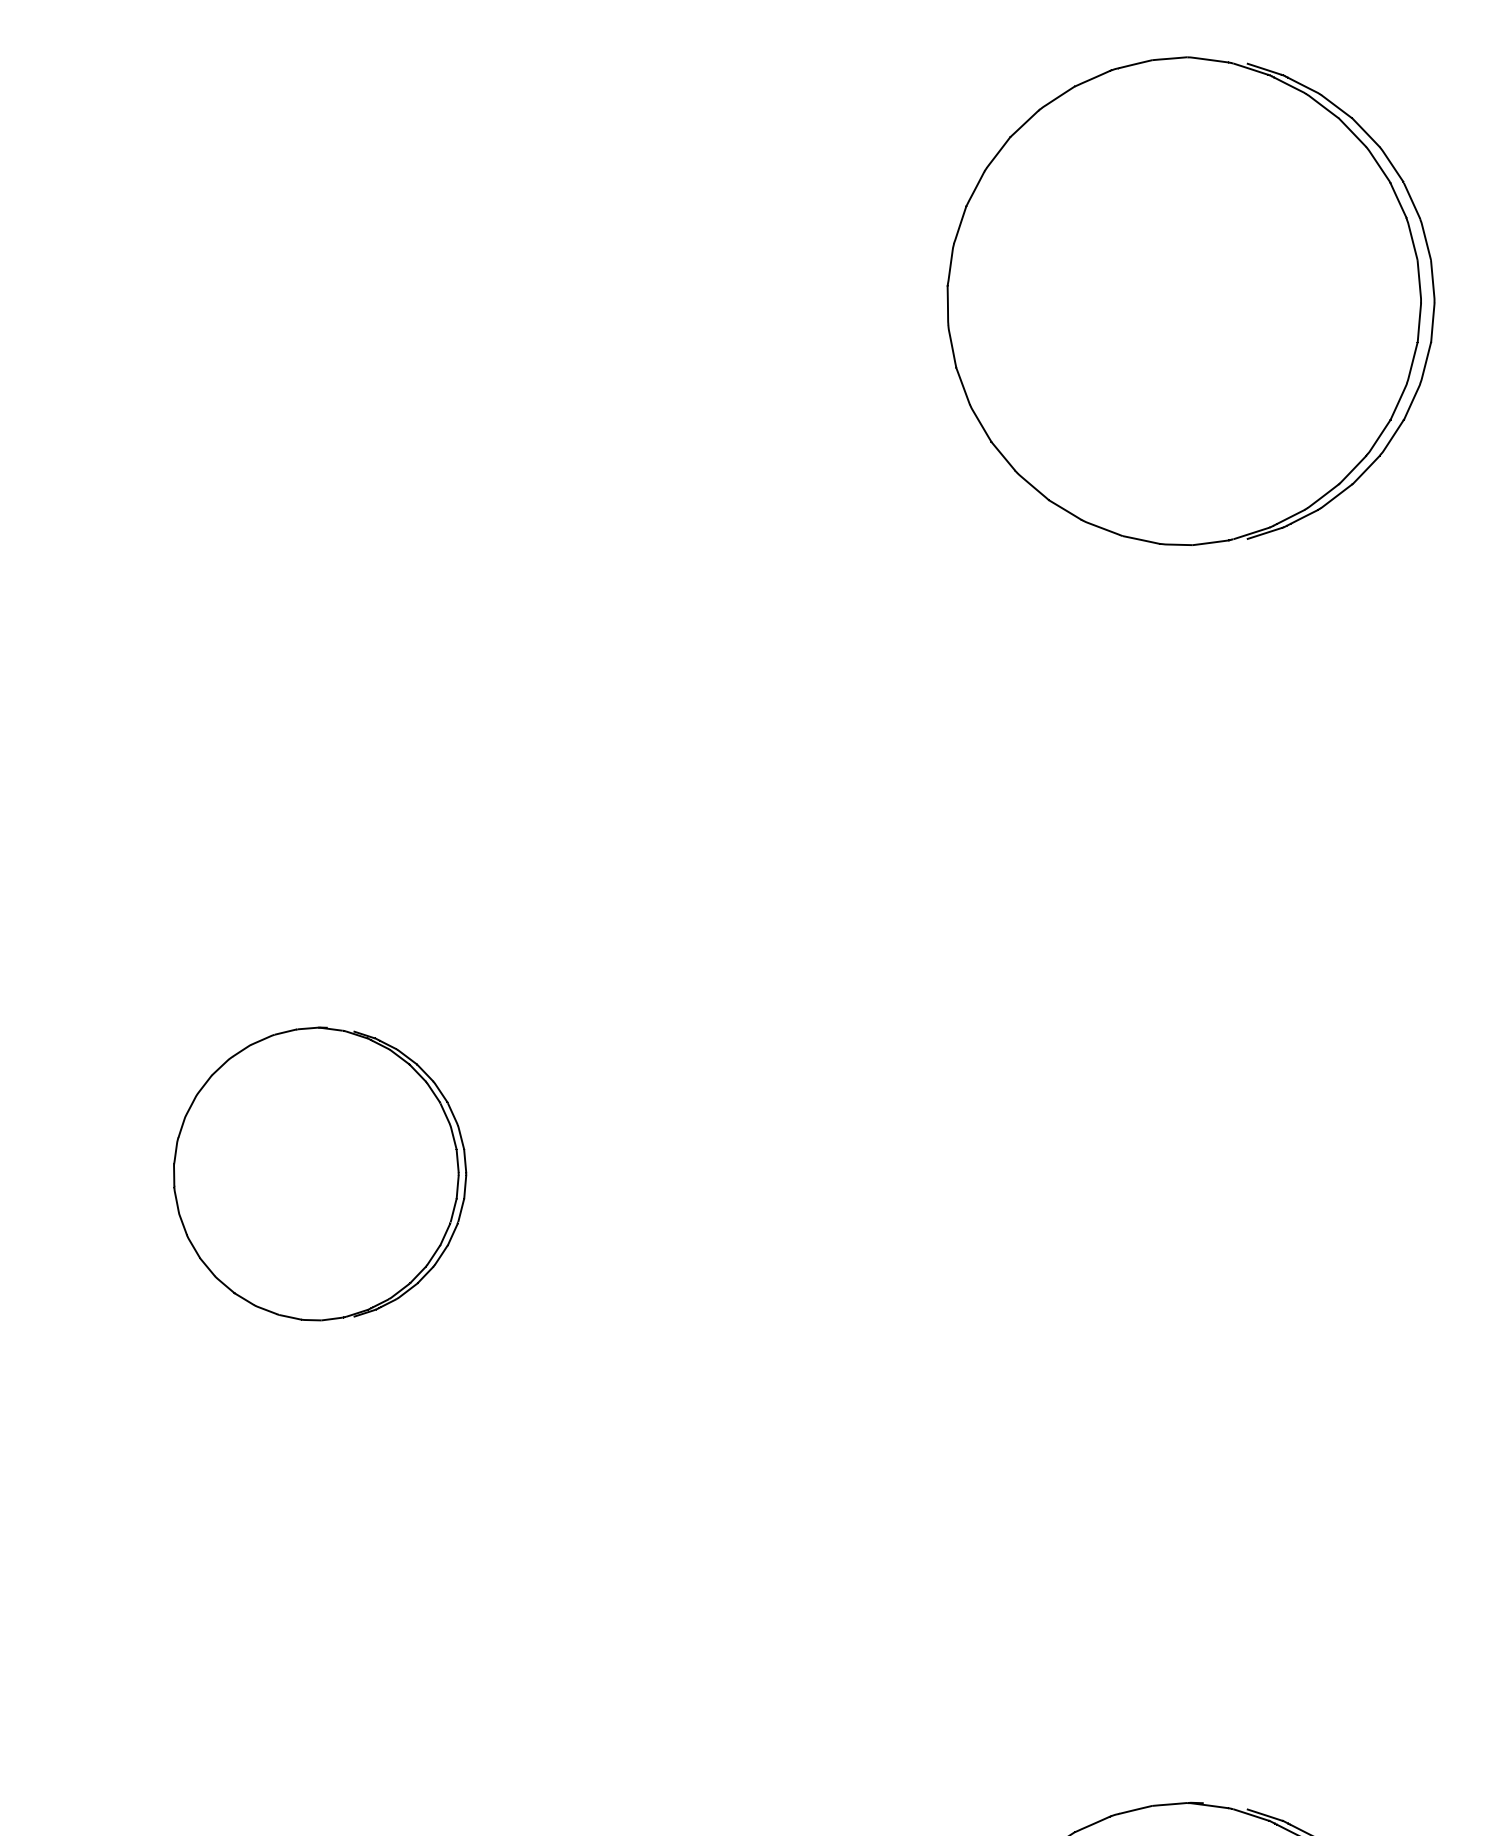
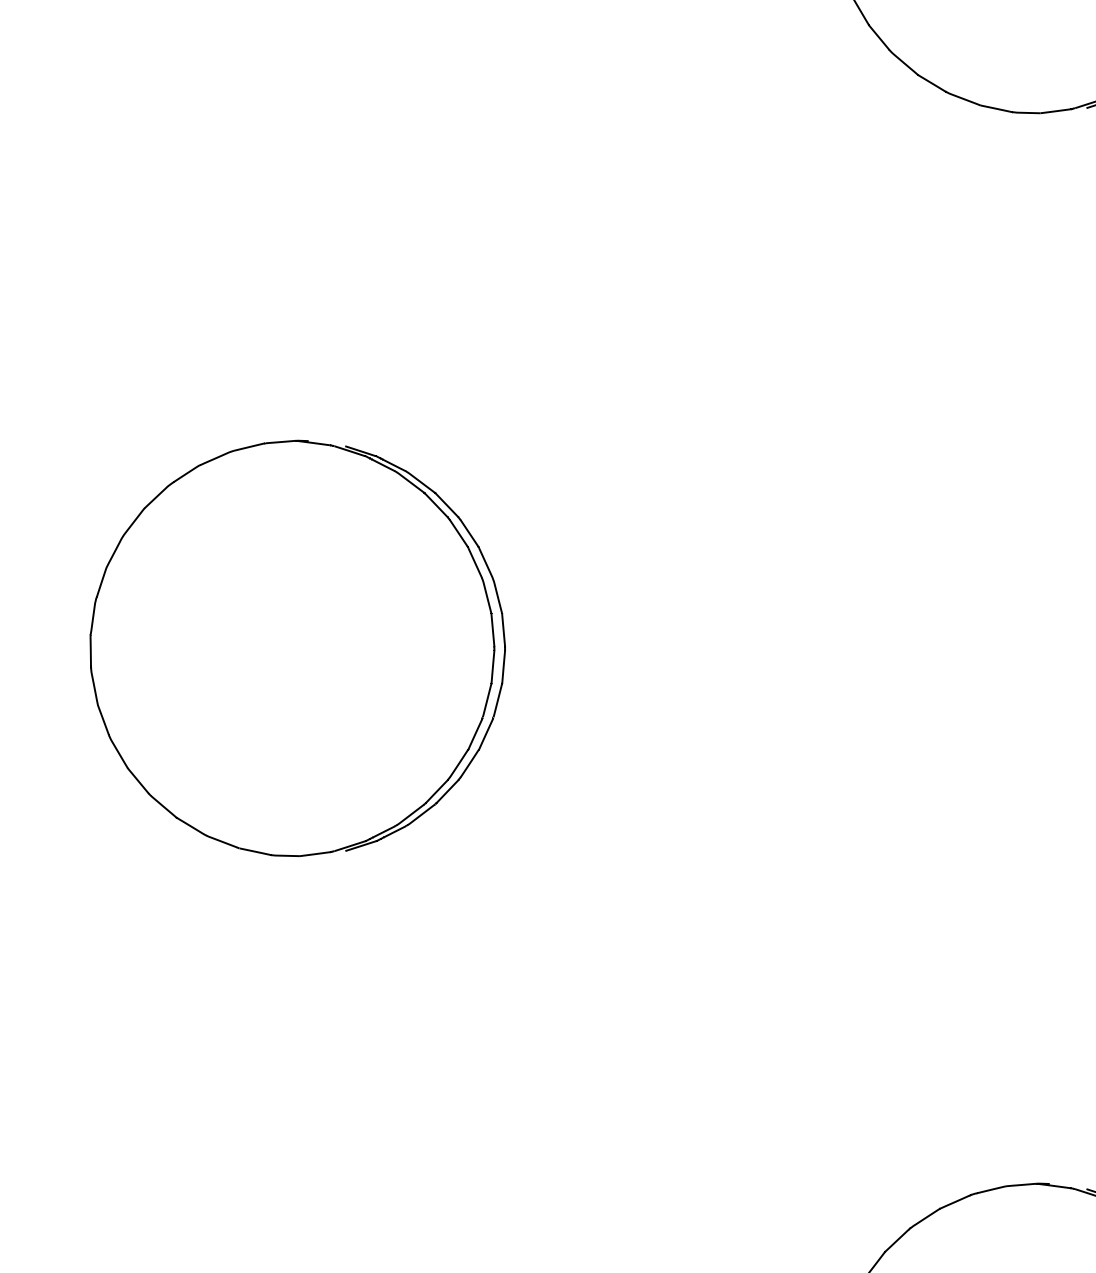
part: (319, 1173) -> (297, 648), size x1.67

